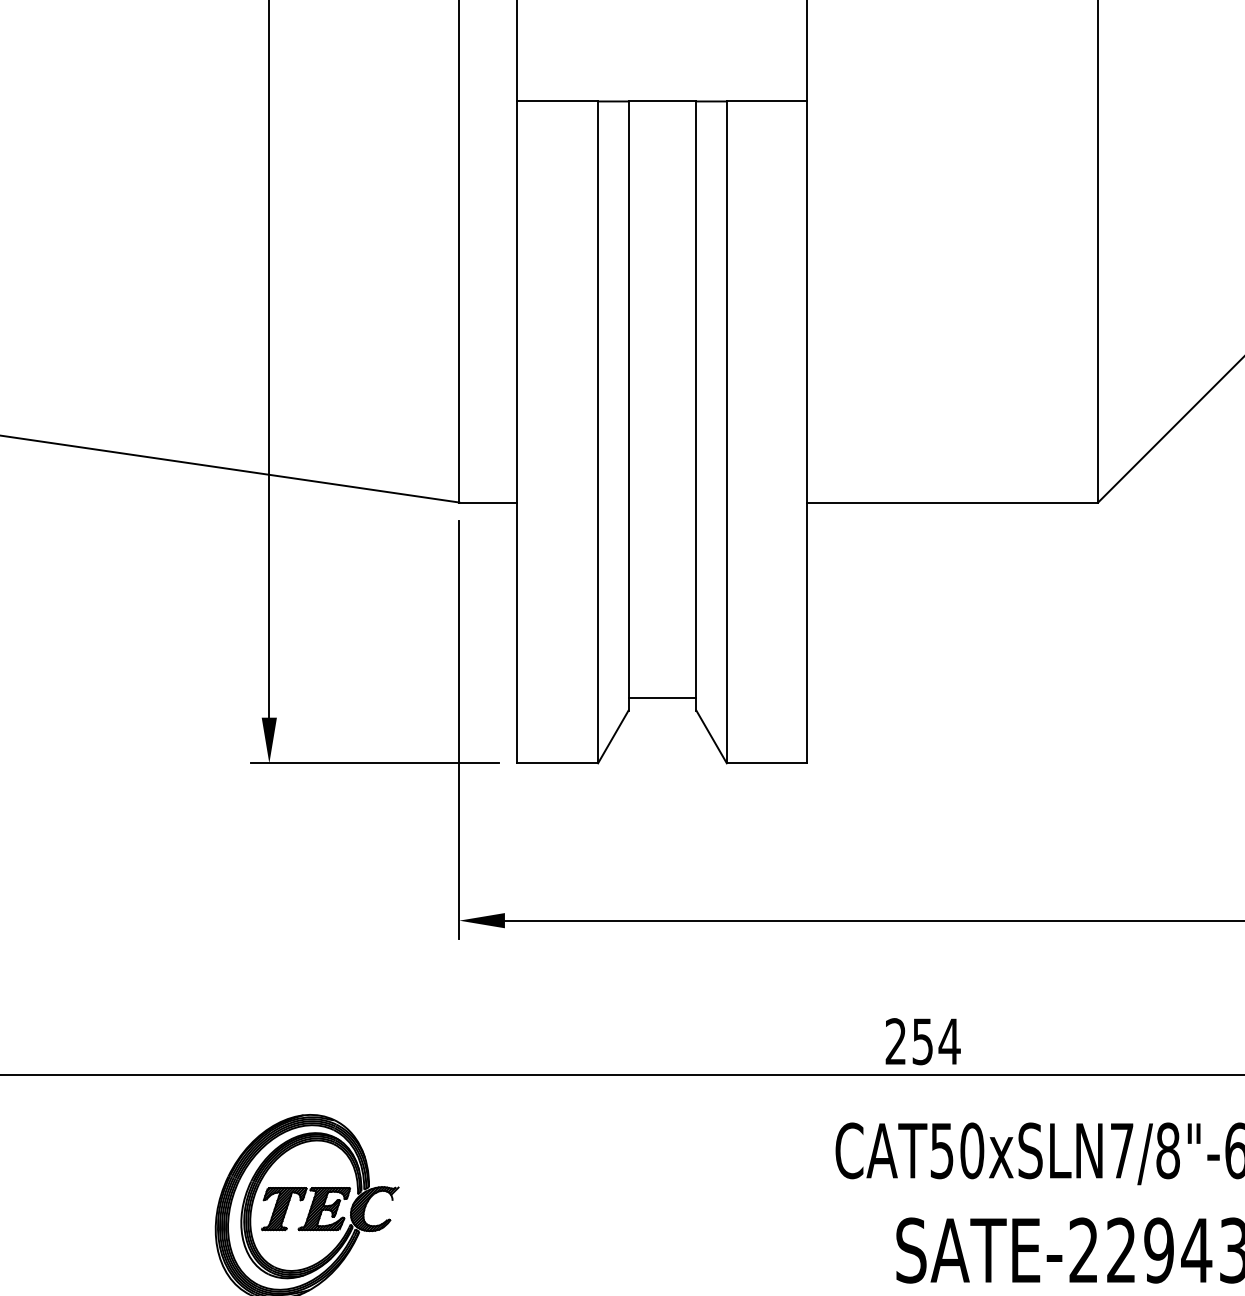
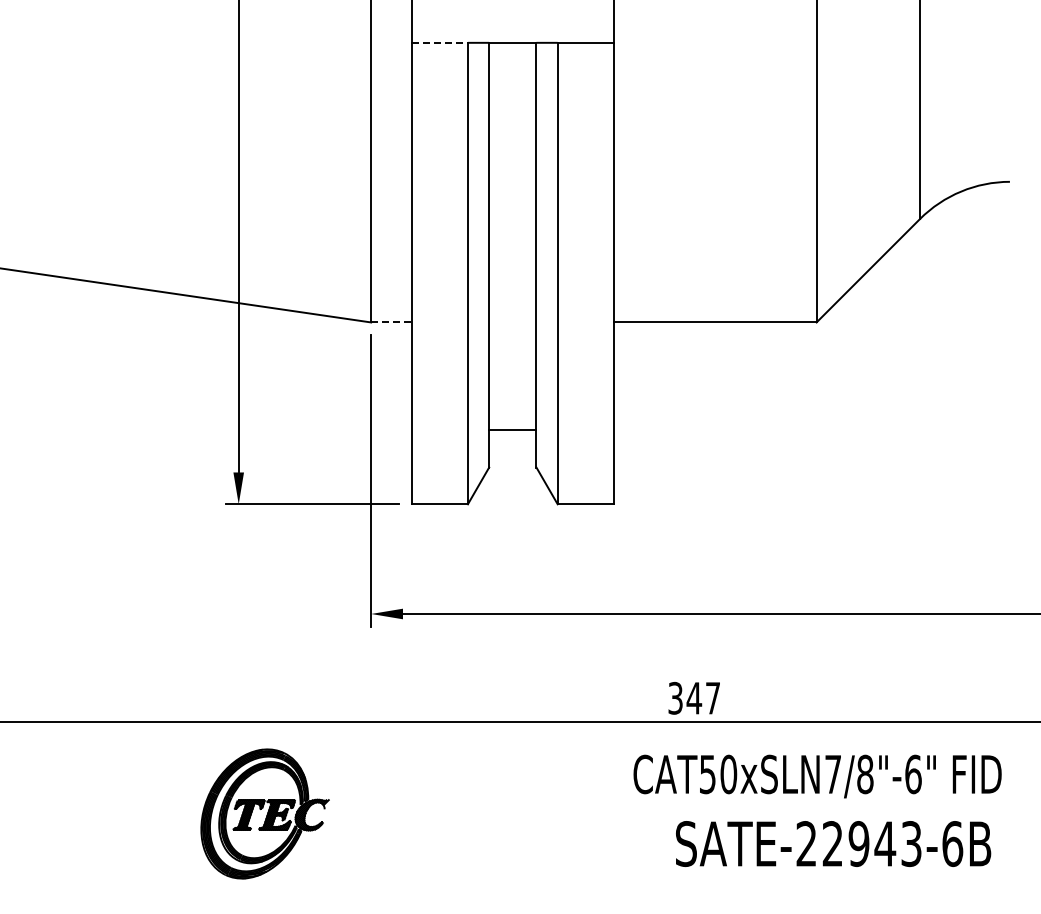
line: (558, 100) -> (440, 42), solid -> dashed
line: (488, 502) -> (391, 322), solid -> dashed
line: (662, 697) -> (512, 429), moved
text: (923, 1041) -> (694, 698), 254 -> 347

